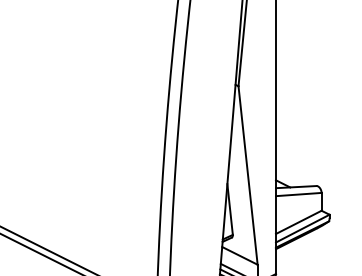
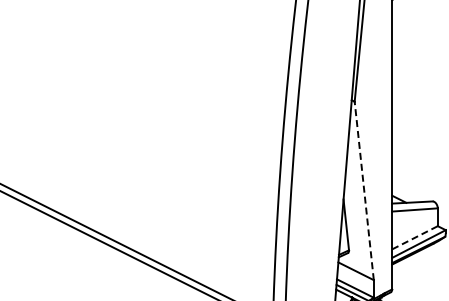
line: (248, 175) -> (364, 190), solid -> dashed
line: (299, 222) -> (415, 237), solid -> dashed

